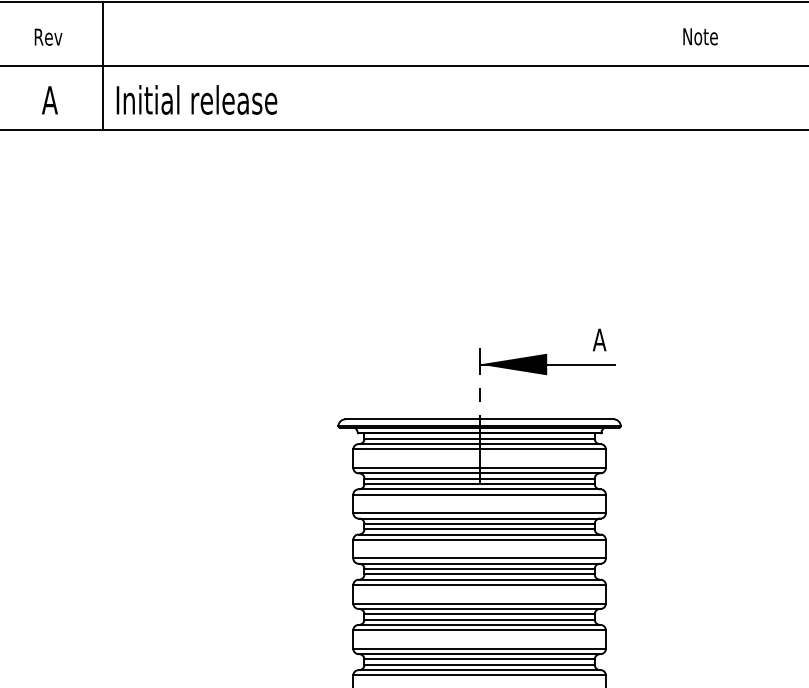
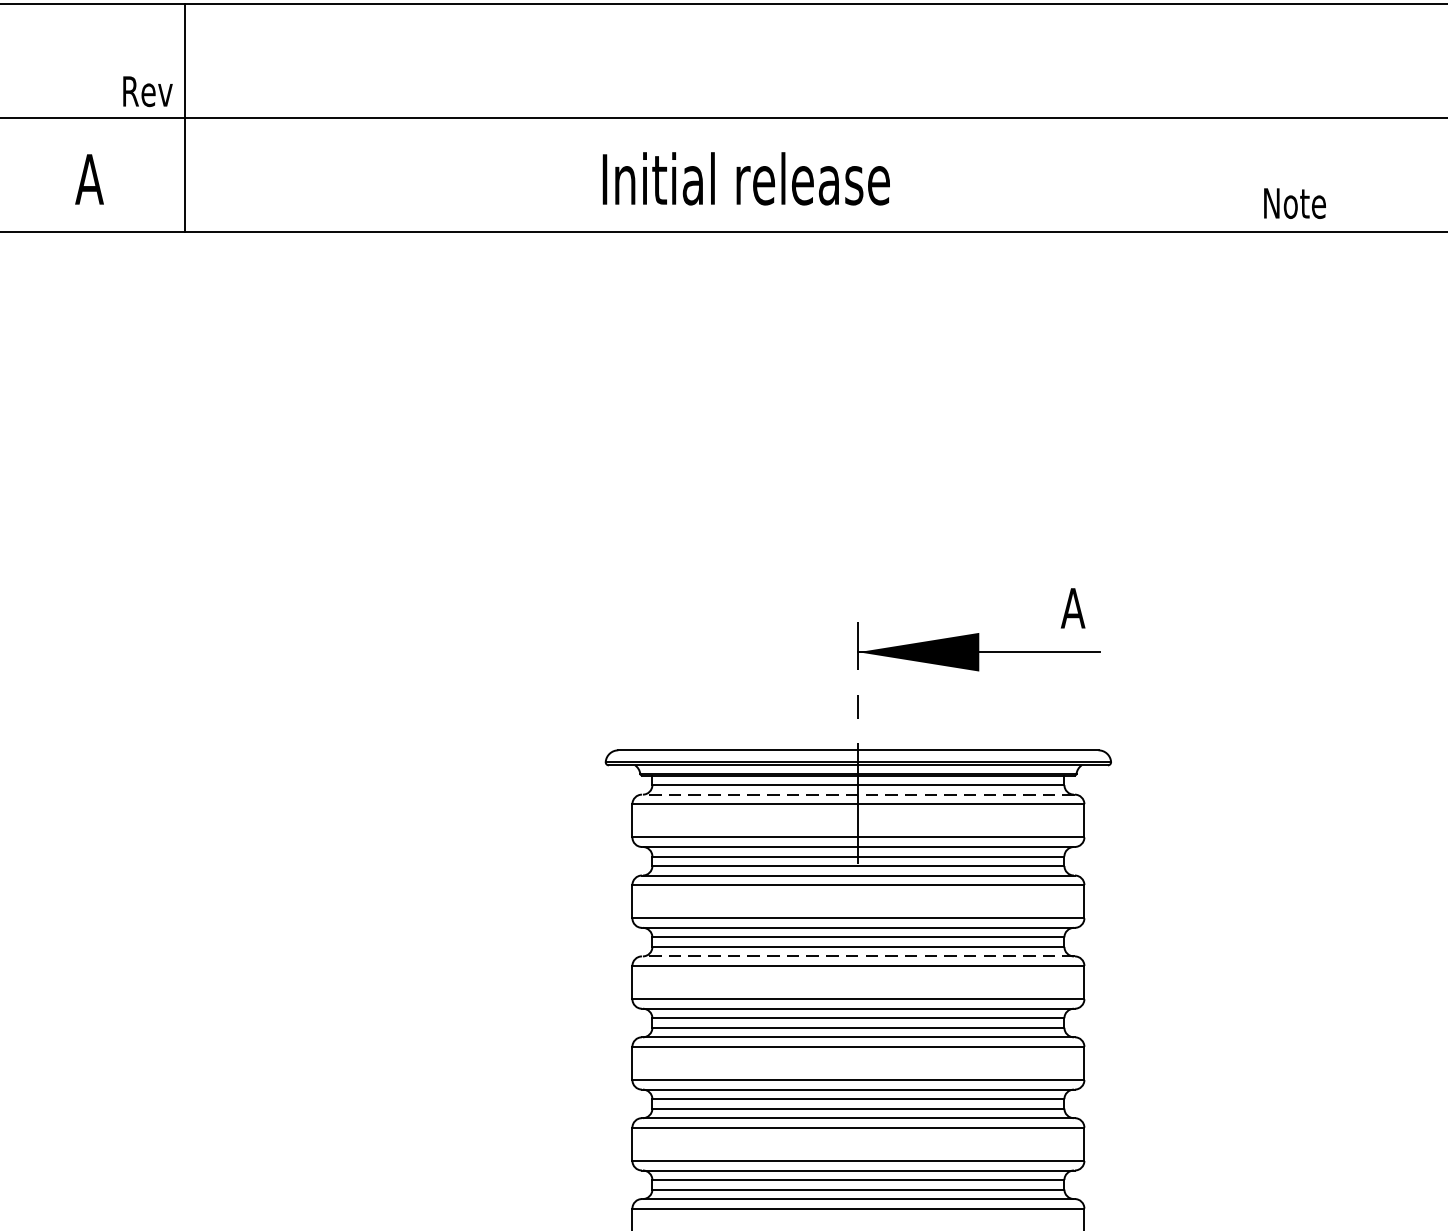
text: (48, 36) -> (147, 90), moved
text: (700, 36) -> (1294, 203), moved
text: (196, 99) -> (745, 177), moved
line: (479, 444) -> (858, 795), solid -> dashed
line: (479, 534) -> (858, 956), solid -> dashed

